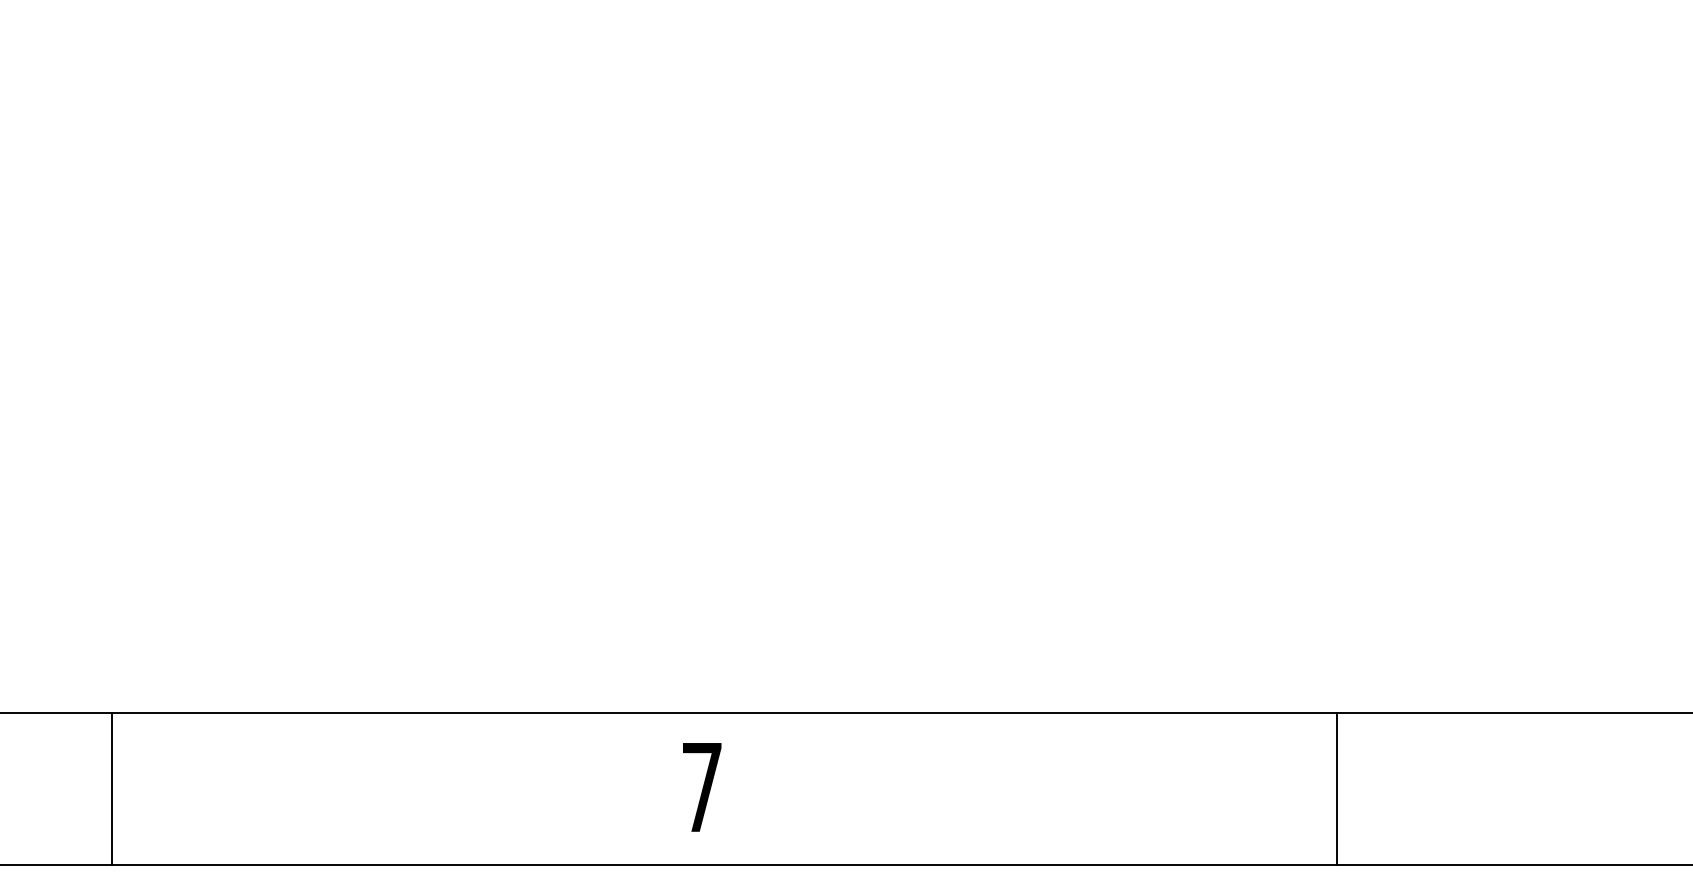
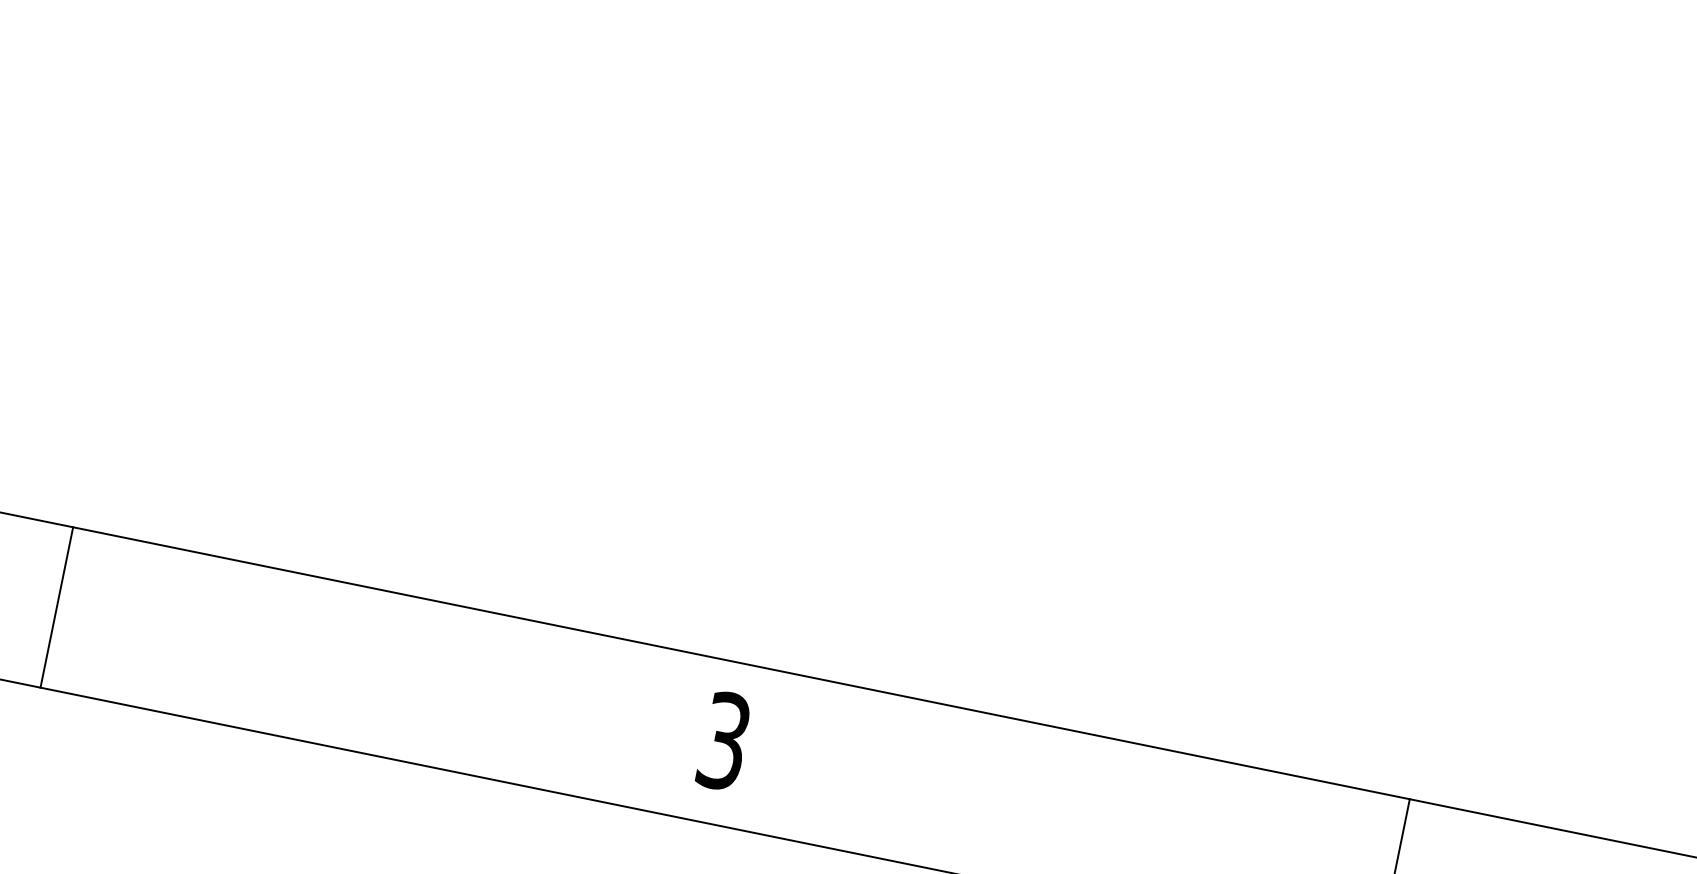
text: (701, 787) -> (723, 741), 7 -> 3
line: (112, 789) -> (57, 607), moved

